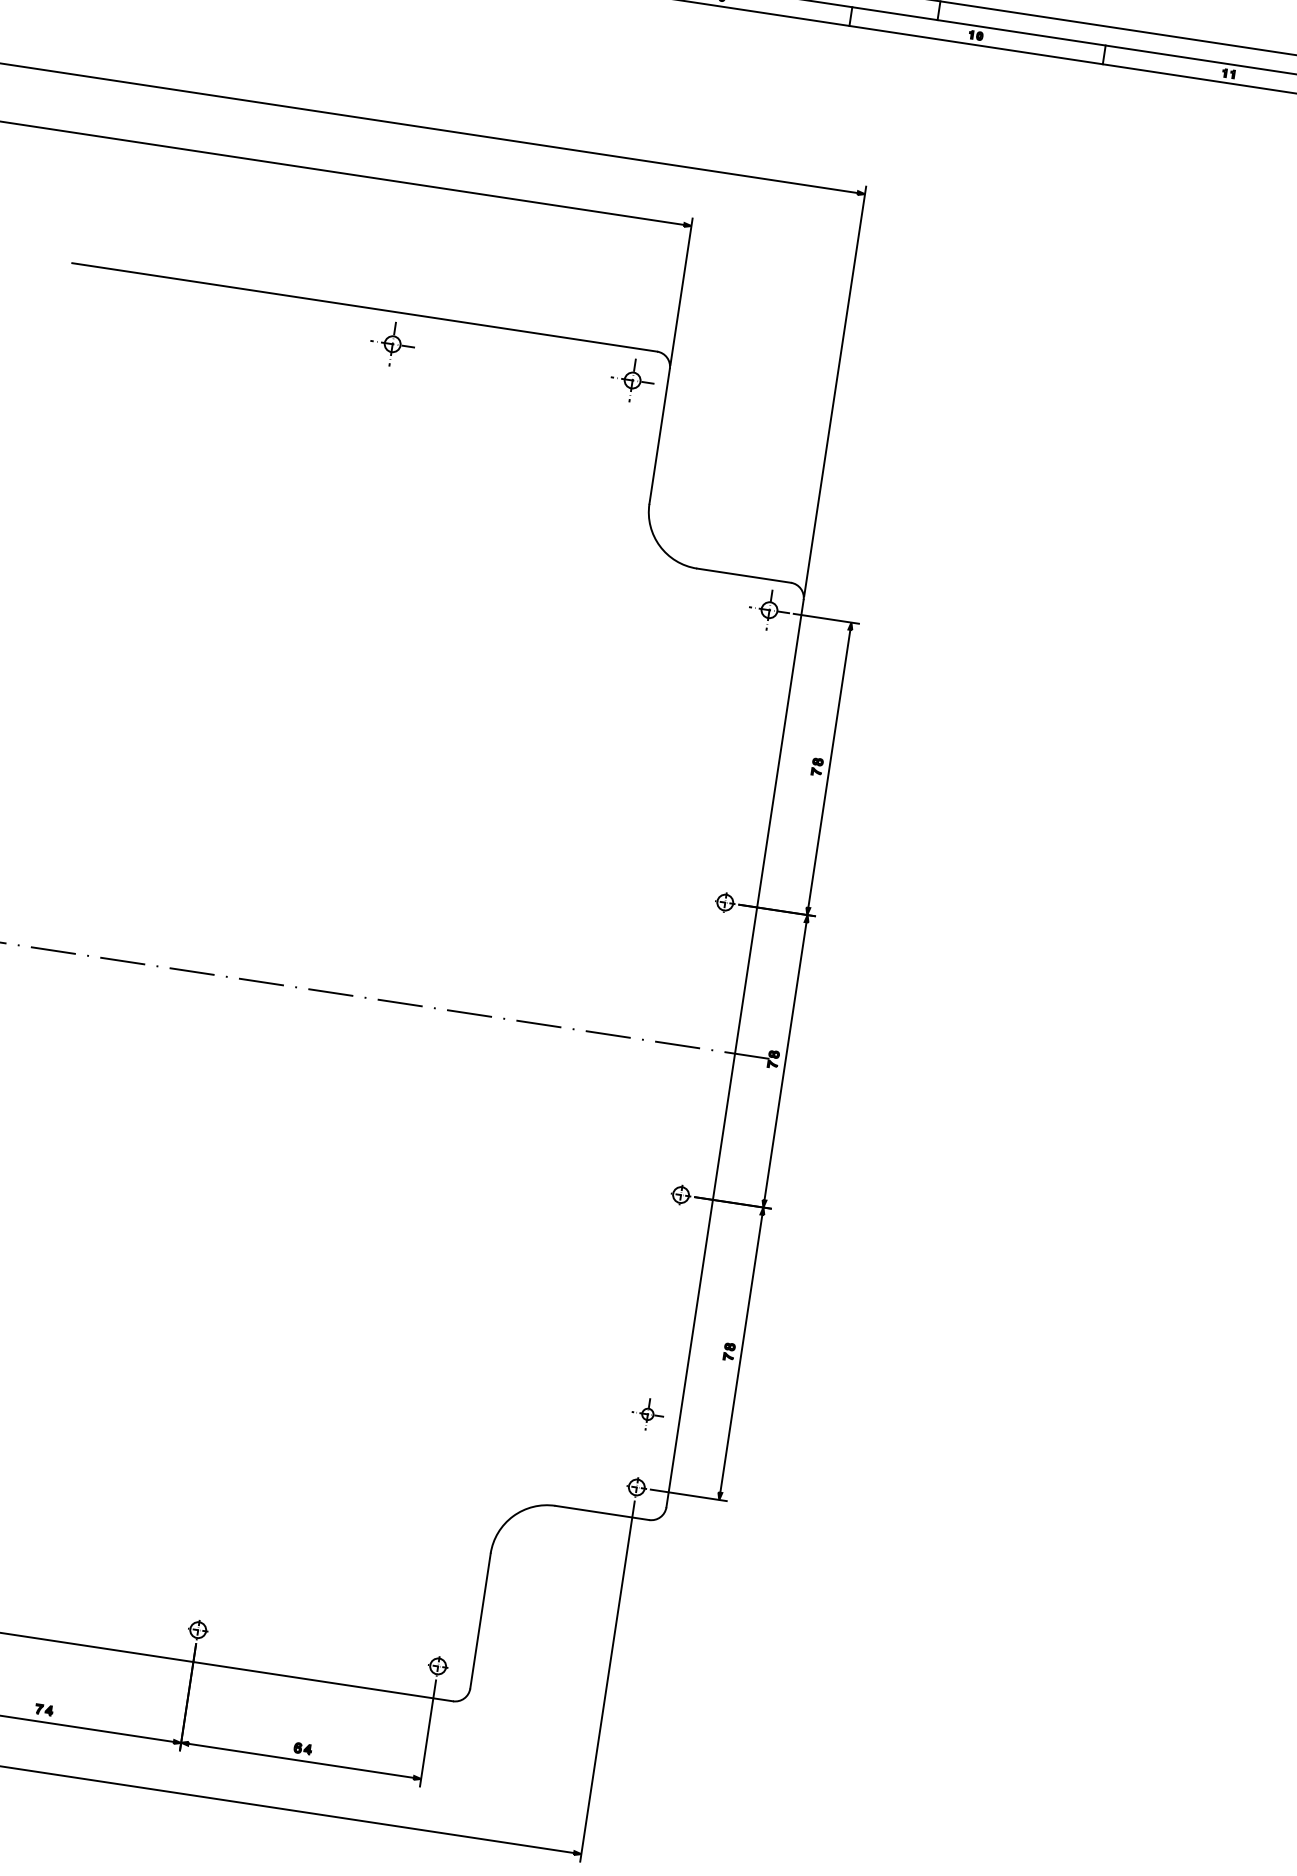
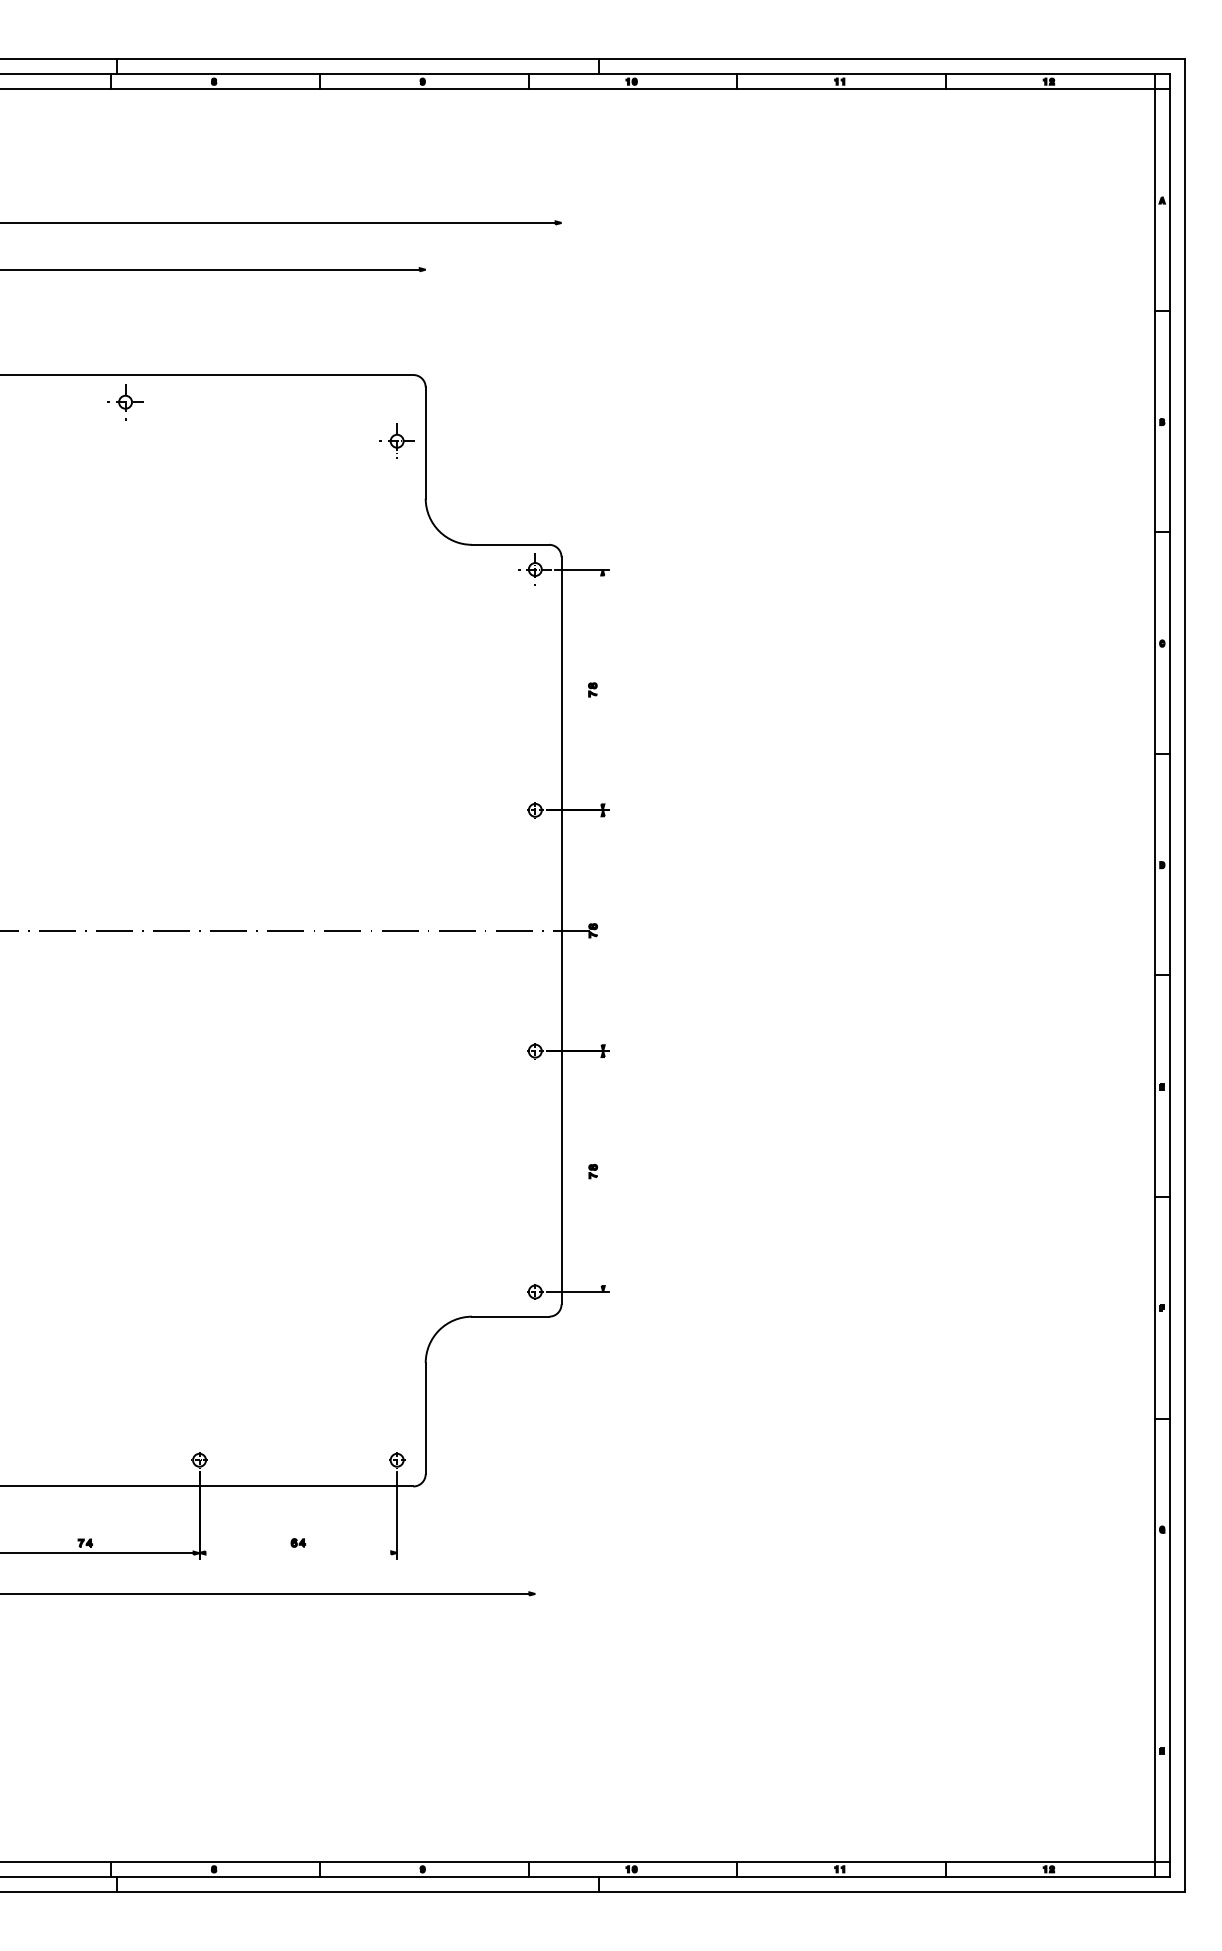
line: (681, 291) -> (425, 323), removed
part: (392, 344) -> (125, 402), moved
part: (631, 379) -> (396, 440), moved
line: (835, 391) -> (561, 385), removed
line: (829, 768) -> (602, 689), removed
line: (786, 1061) -> (603, 930), removed
line: (741, 1353) -> (603, 1171), removed
part: (648, 1414) -> (535, 1231), removed
line: (607, 1681) -> (535, 1451), removed
line: (301, 1760) -> (298, 1552), removed

